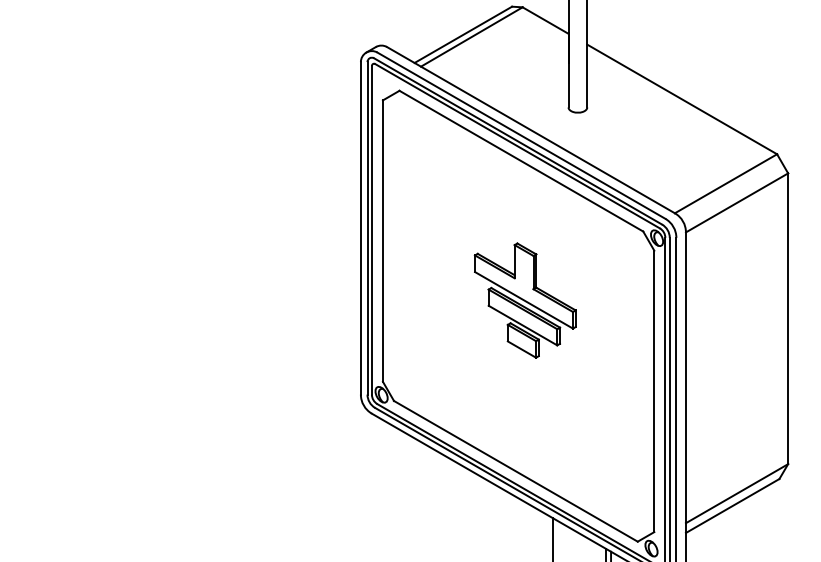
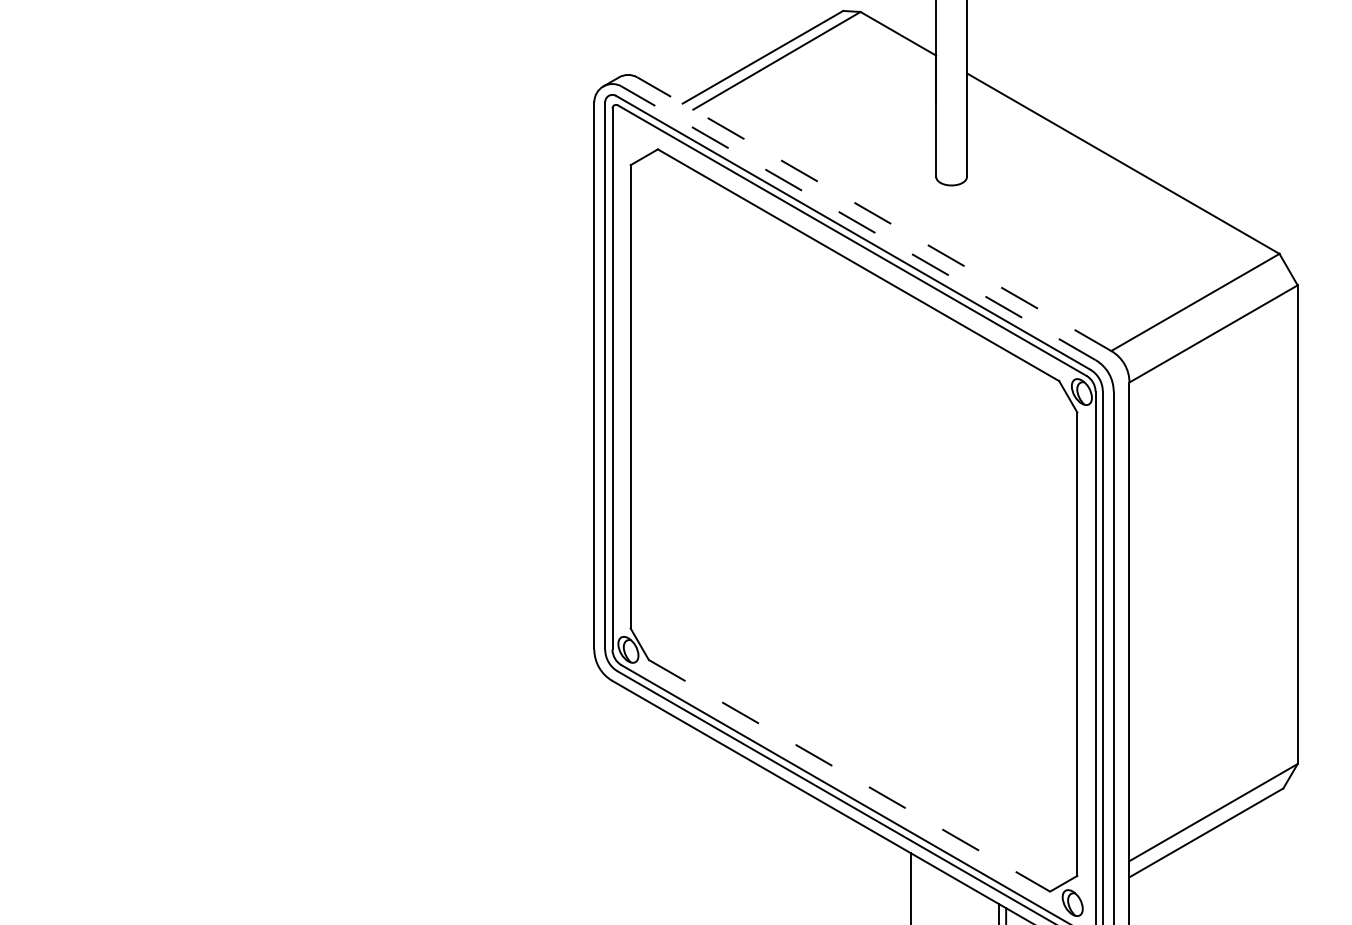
line: (530, 129) -> (873, 213), solid -> dashed
line: (520, 135) -> (857, 222), solid -> dashed
part: (524, 300) -> (863, 494), removed
line: (515, 471) -> (848, 776), solid -> dashed

